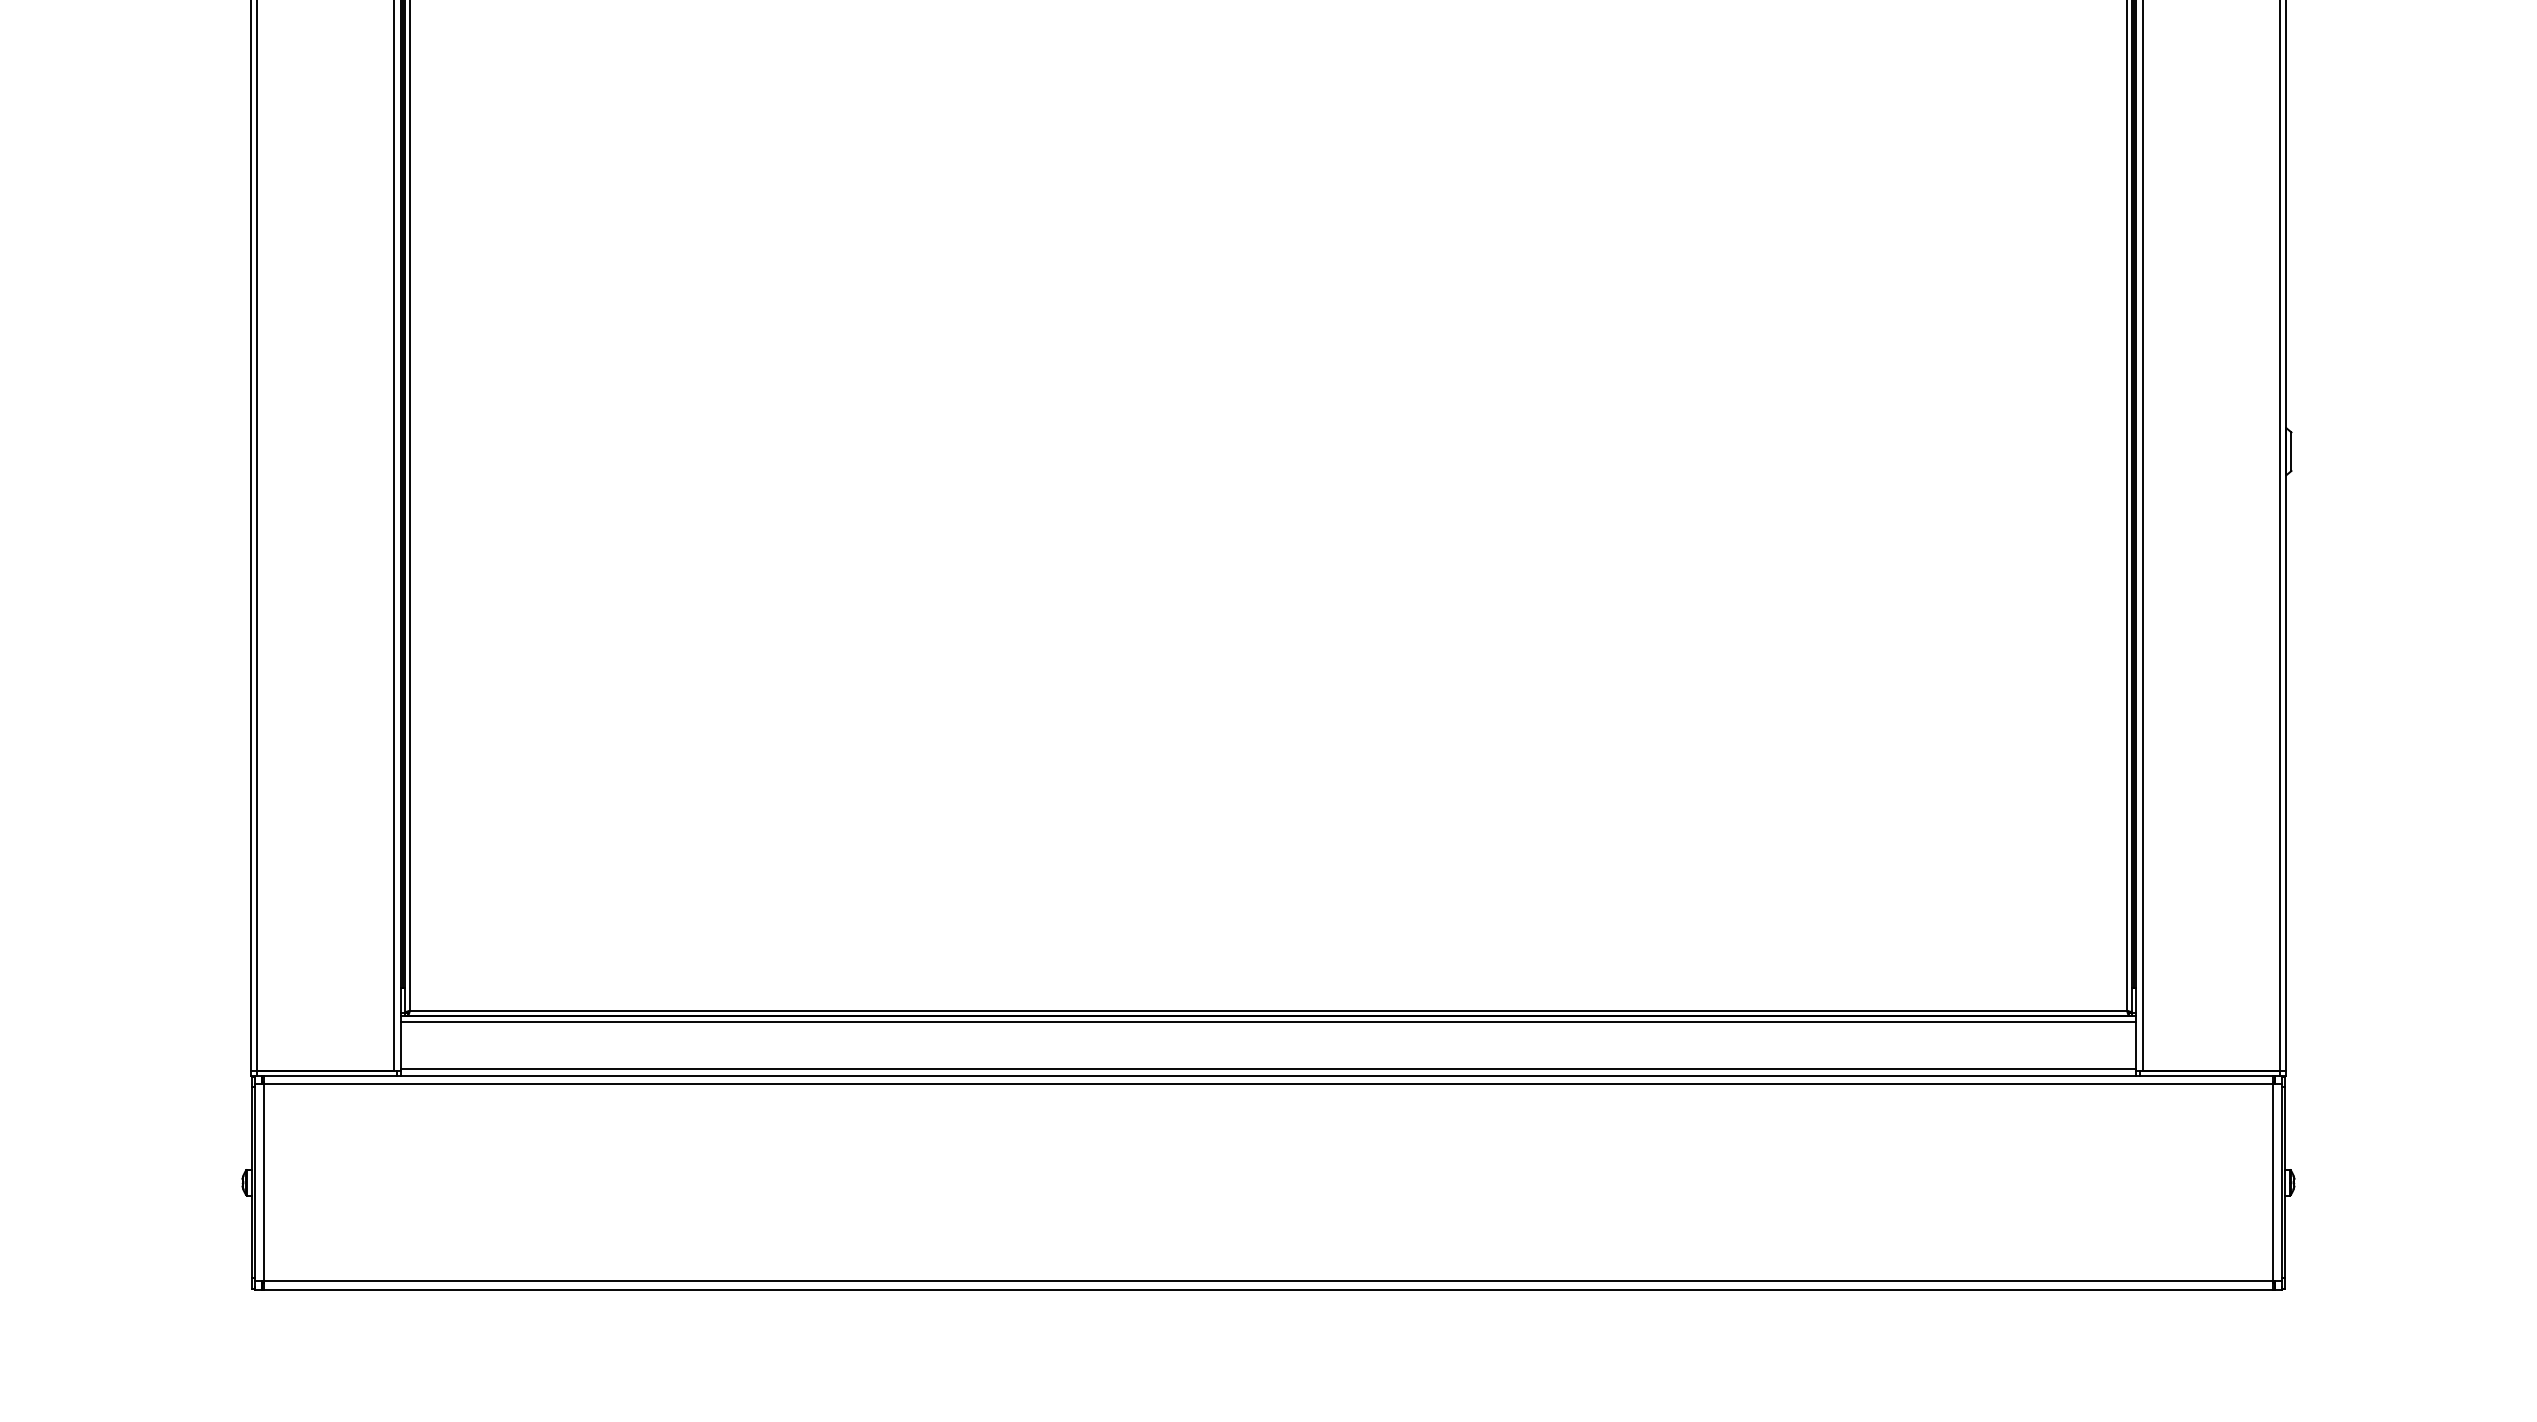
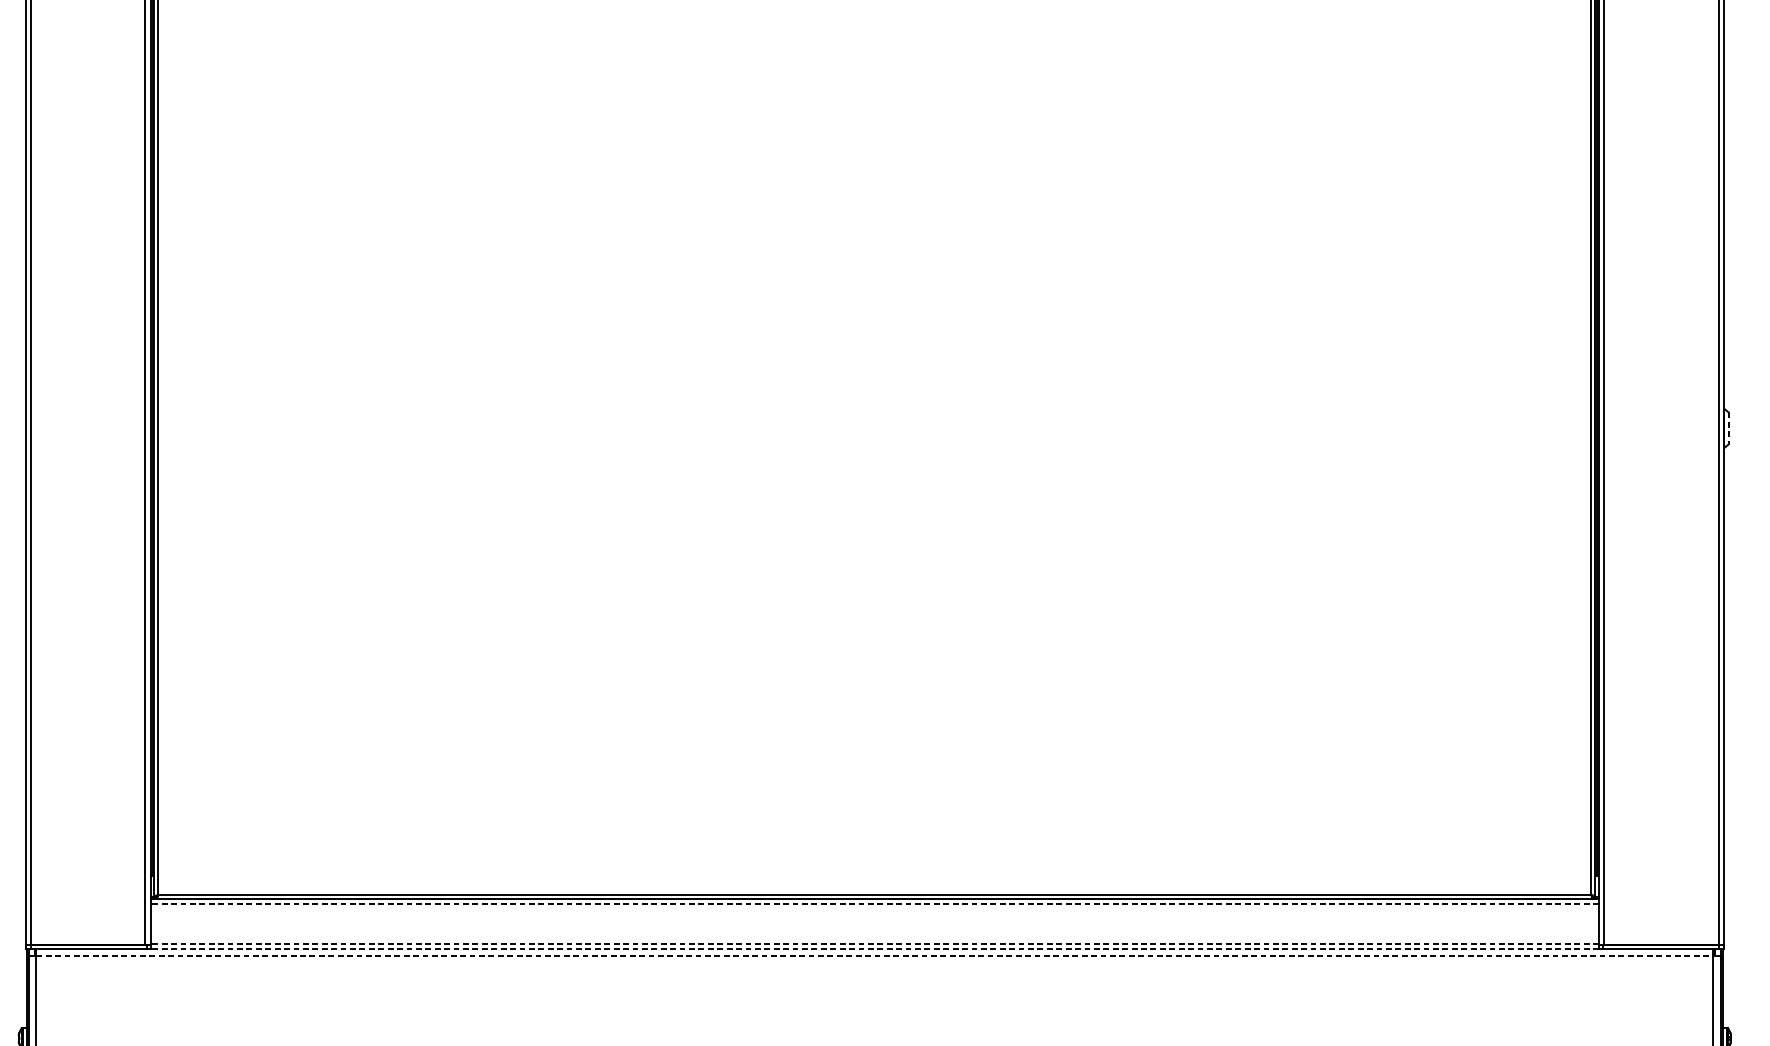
line: (2291, 452) -> (1728, 429), solid -> dashed
line: (1268, 1022) -> (874, 904), solid -> dashed
line: (1268, 1069) -> (874, 943), solid -> dashed
line: (1268, 1075) -> (874, 949), solid -> dashed
line: (1268, 1084) -> (874, 956), solid -> dashed

